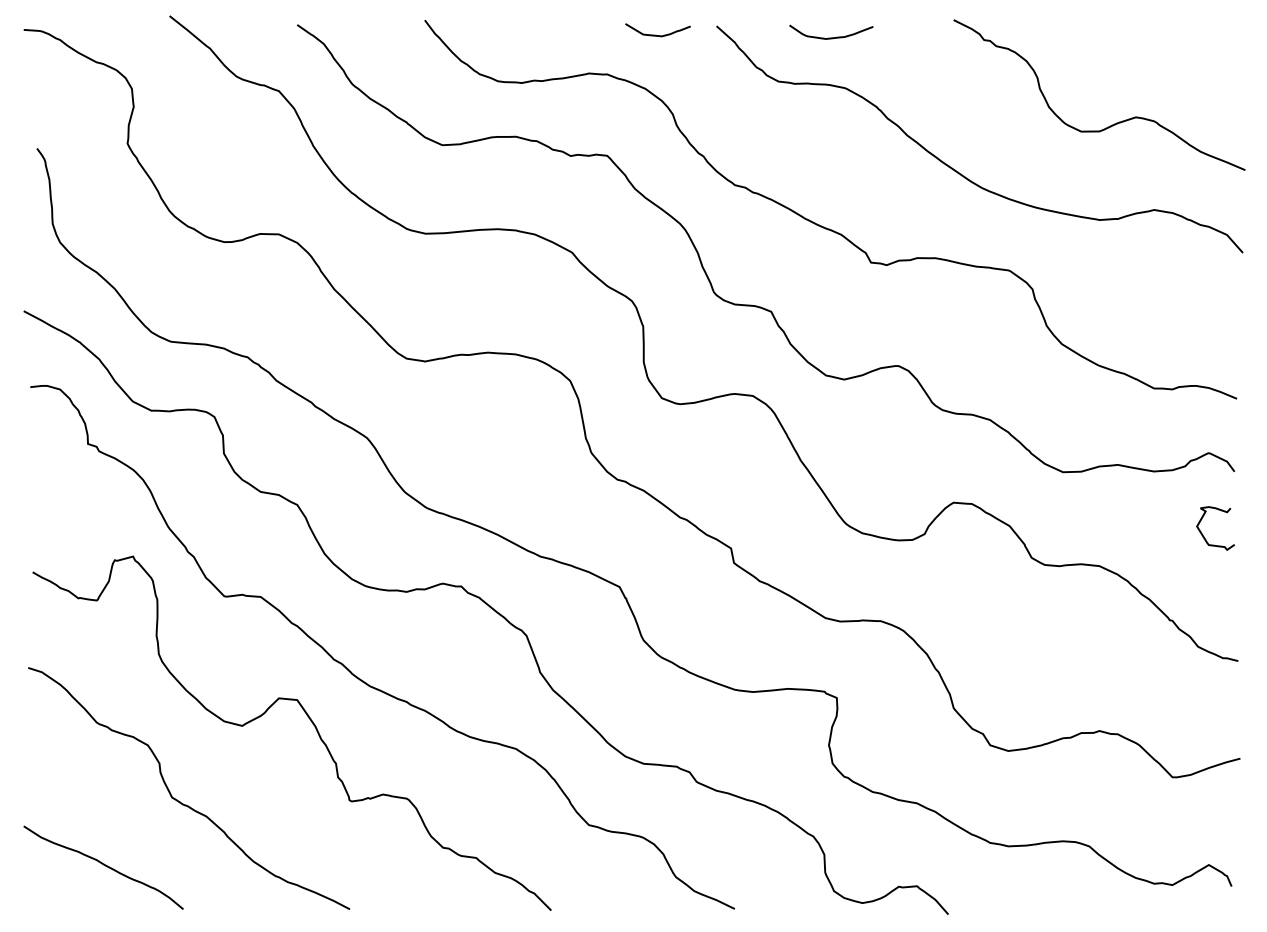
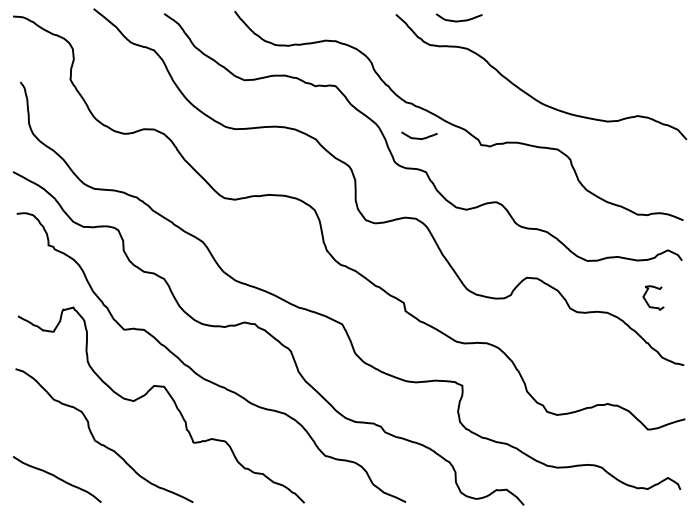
curve: (656, 33) -> (418, 137), moved
curve: (1112, 123) -> (614, 68), removed
curve: (1204, 534) -> (647, 301), moved

